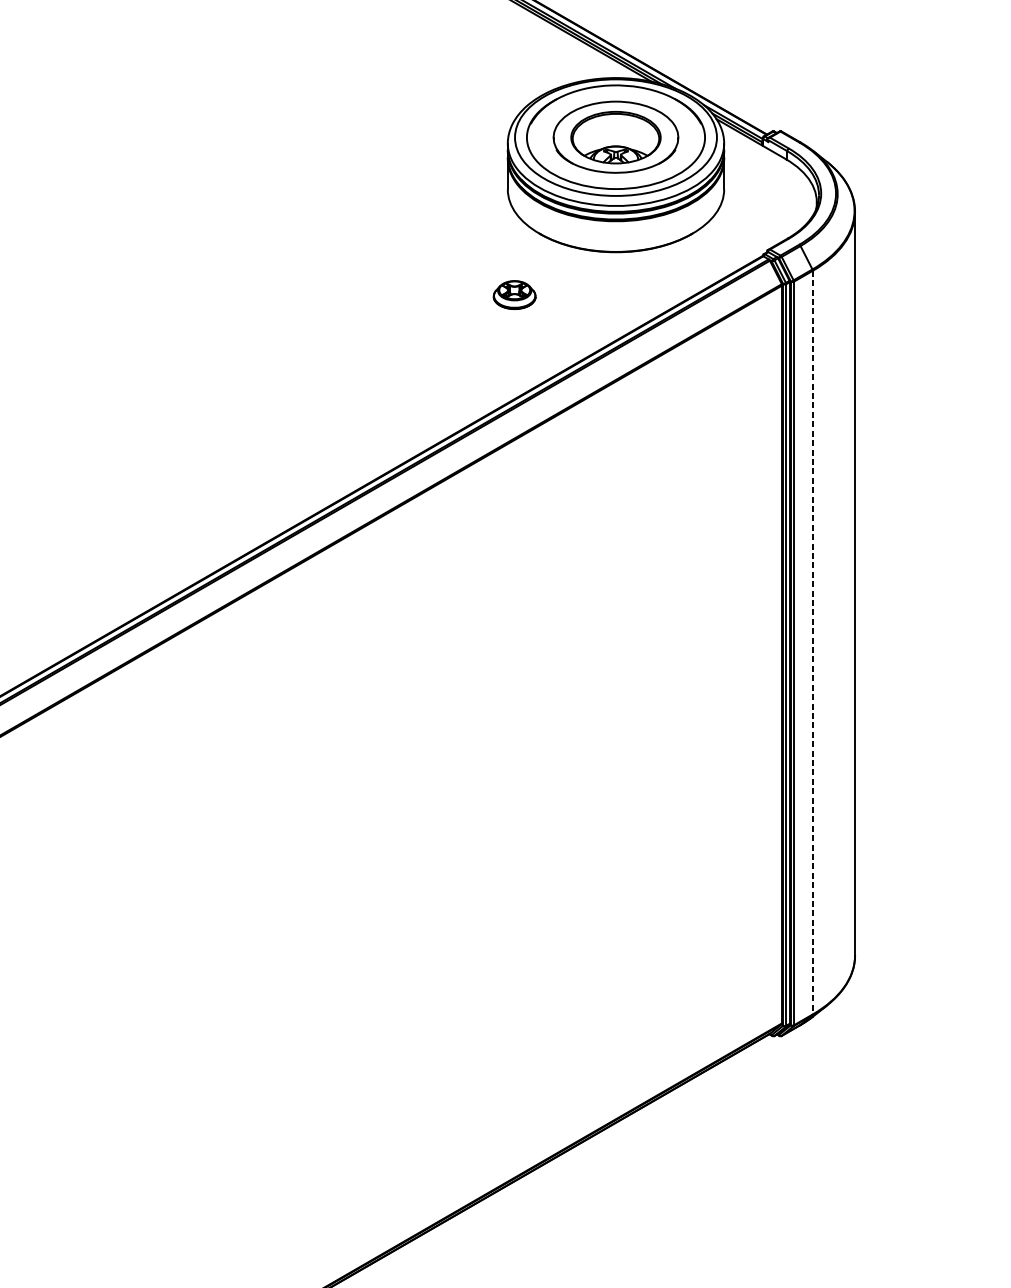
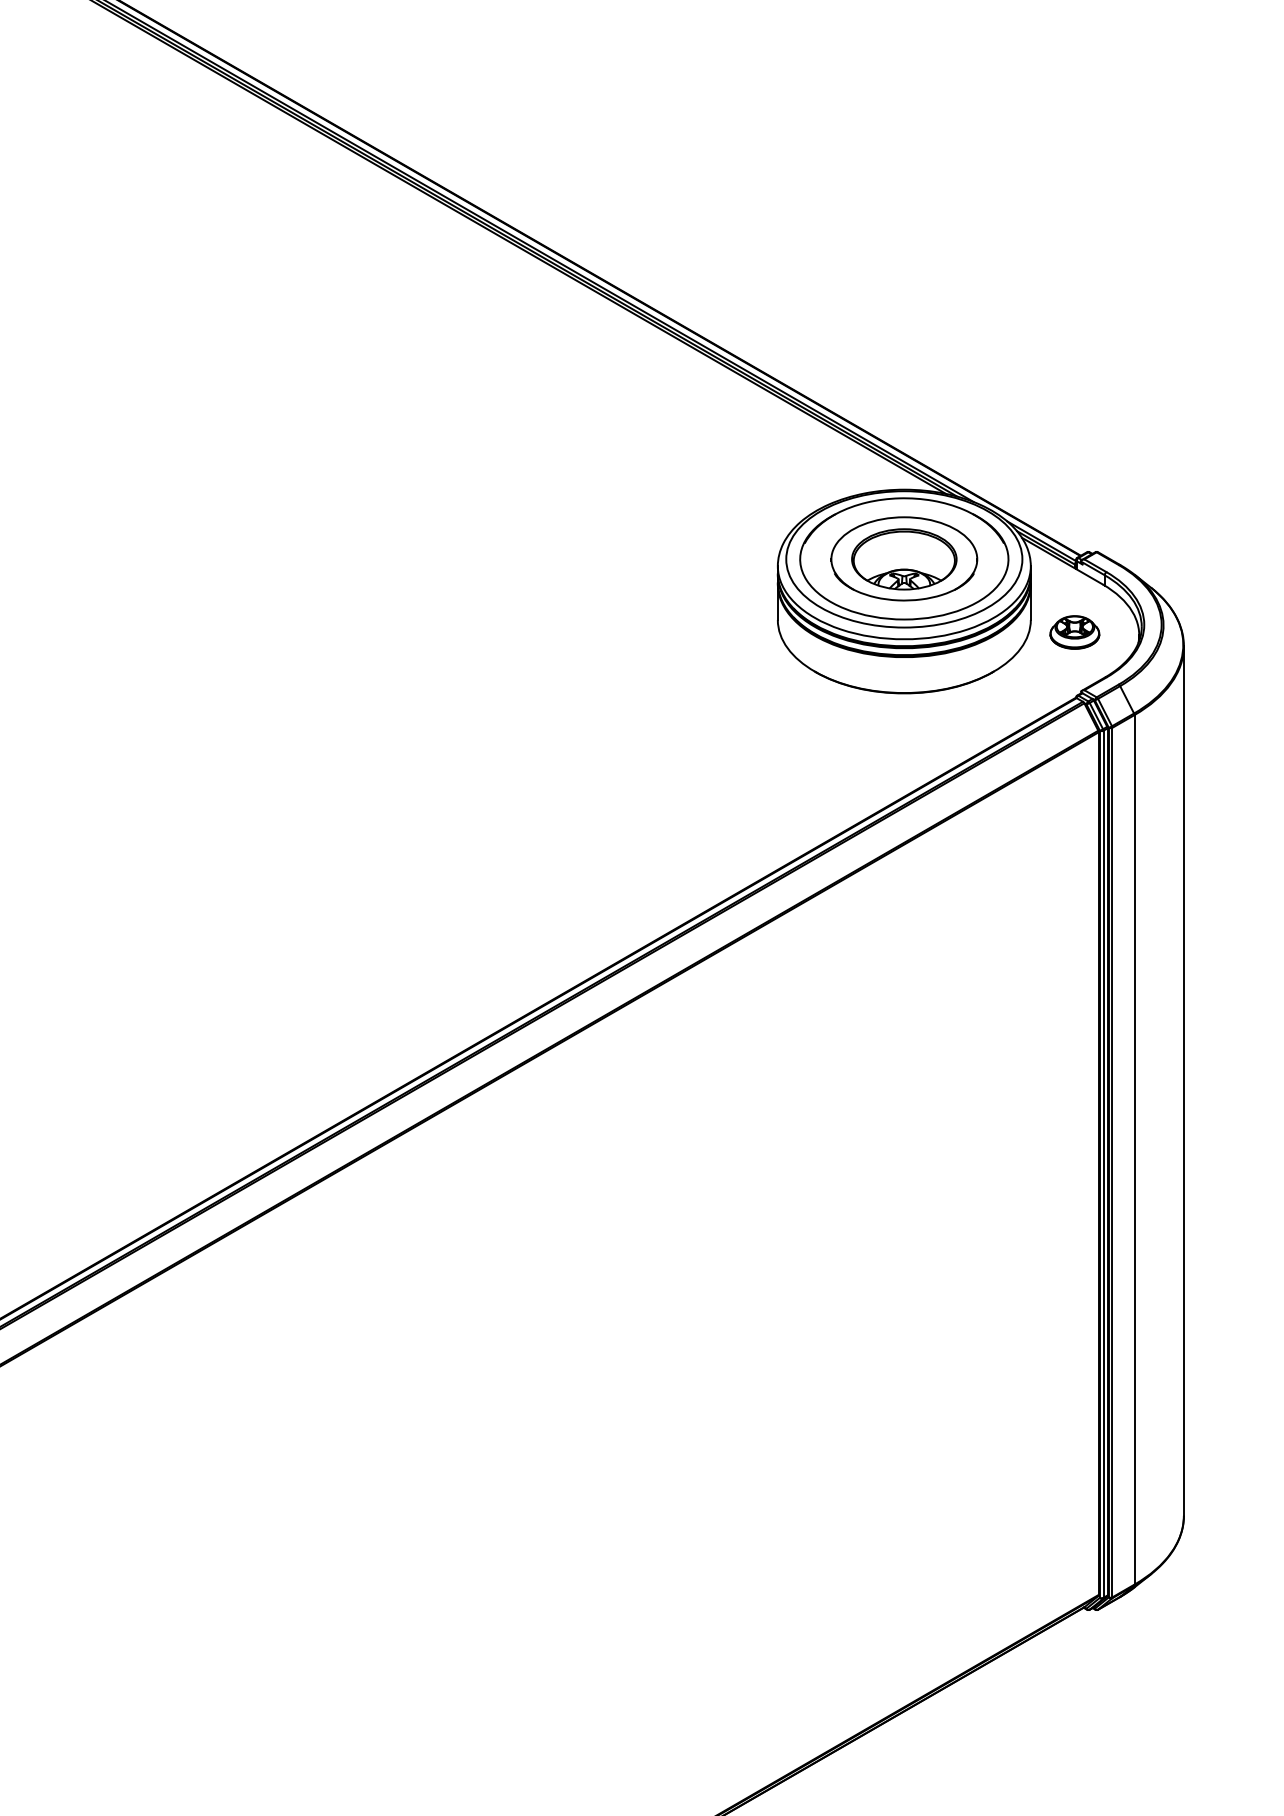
part: (514, 295) -> (1074, 632), moved
line: (812, 642) -> (1134, 1149), dashed -> solid

